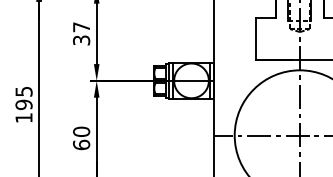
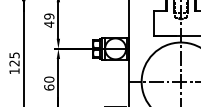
text: (81, 33) -> (49, 20), 37 -> 49
text: (23, 105) -> (14, 63), 195 -> 125

